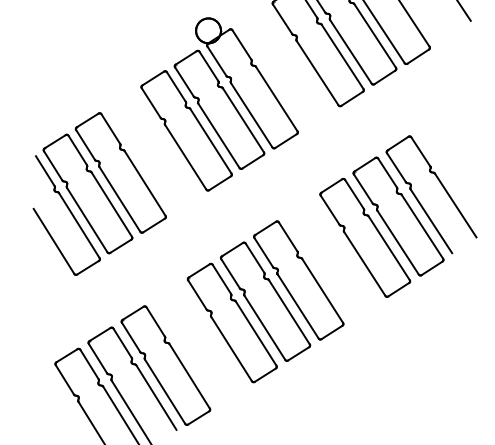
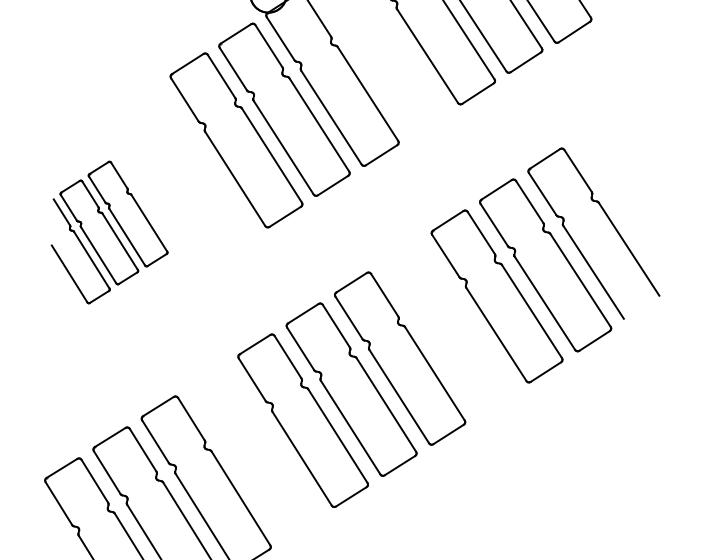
part: (99, 193) -> (109, 231), size x0.6

